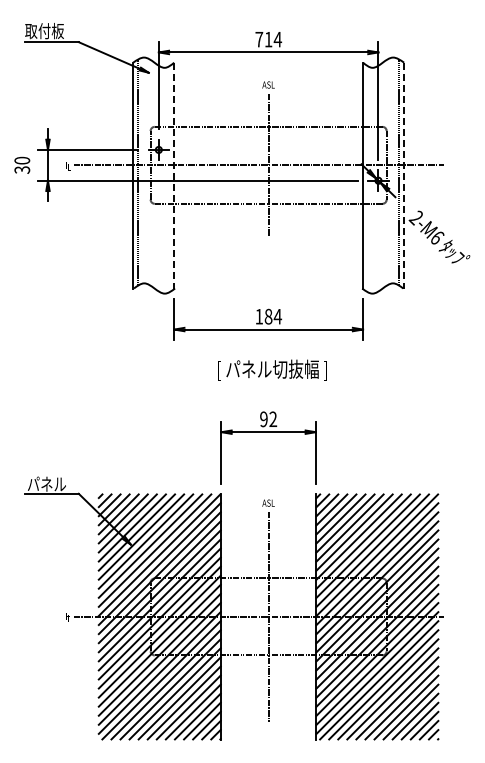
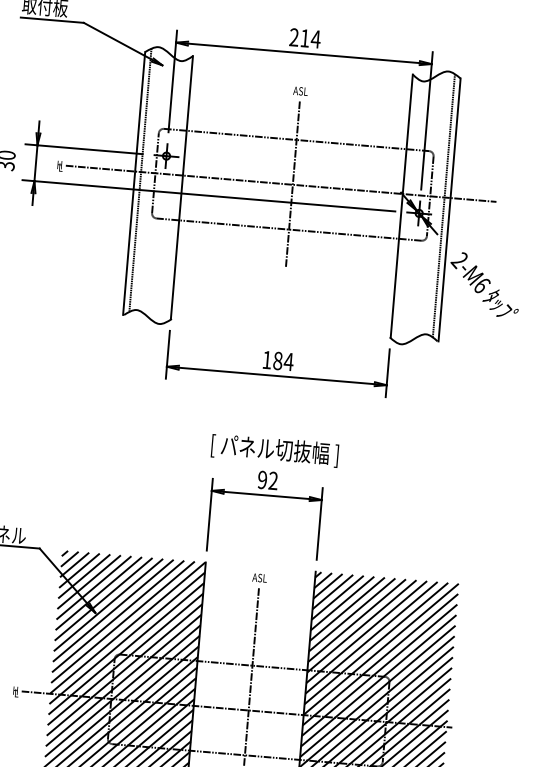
text: (259, 39) -> (294, 37), 714 -> 214
line: (174, 175) -> (182, 187), dashed -> solid
line: (404, 175) -> (450, 209), dashed -> solid
text: (272, 369) -> (275, 449), moved

